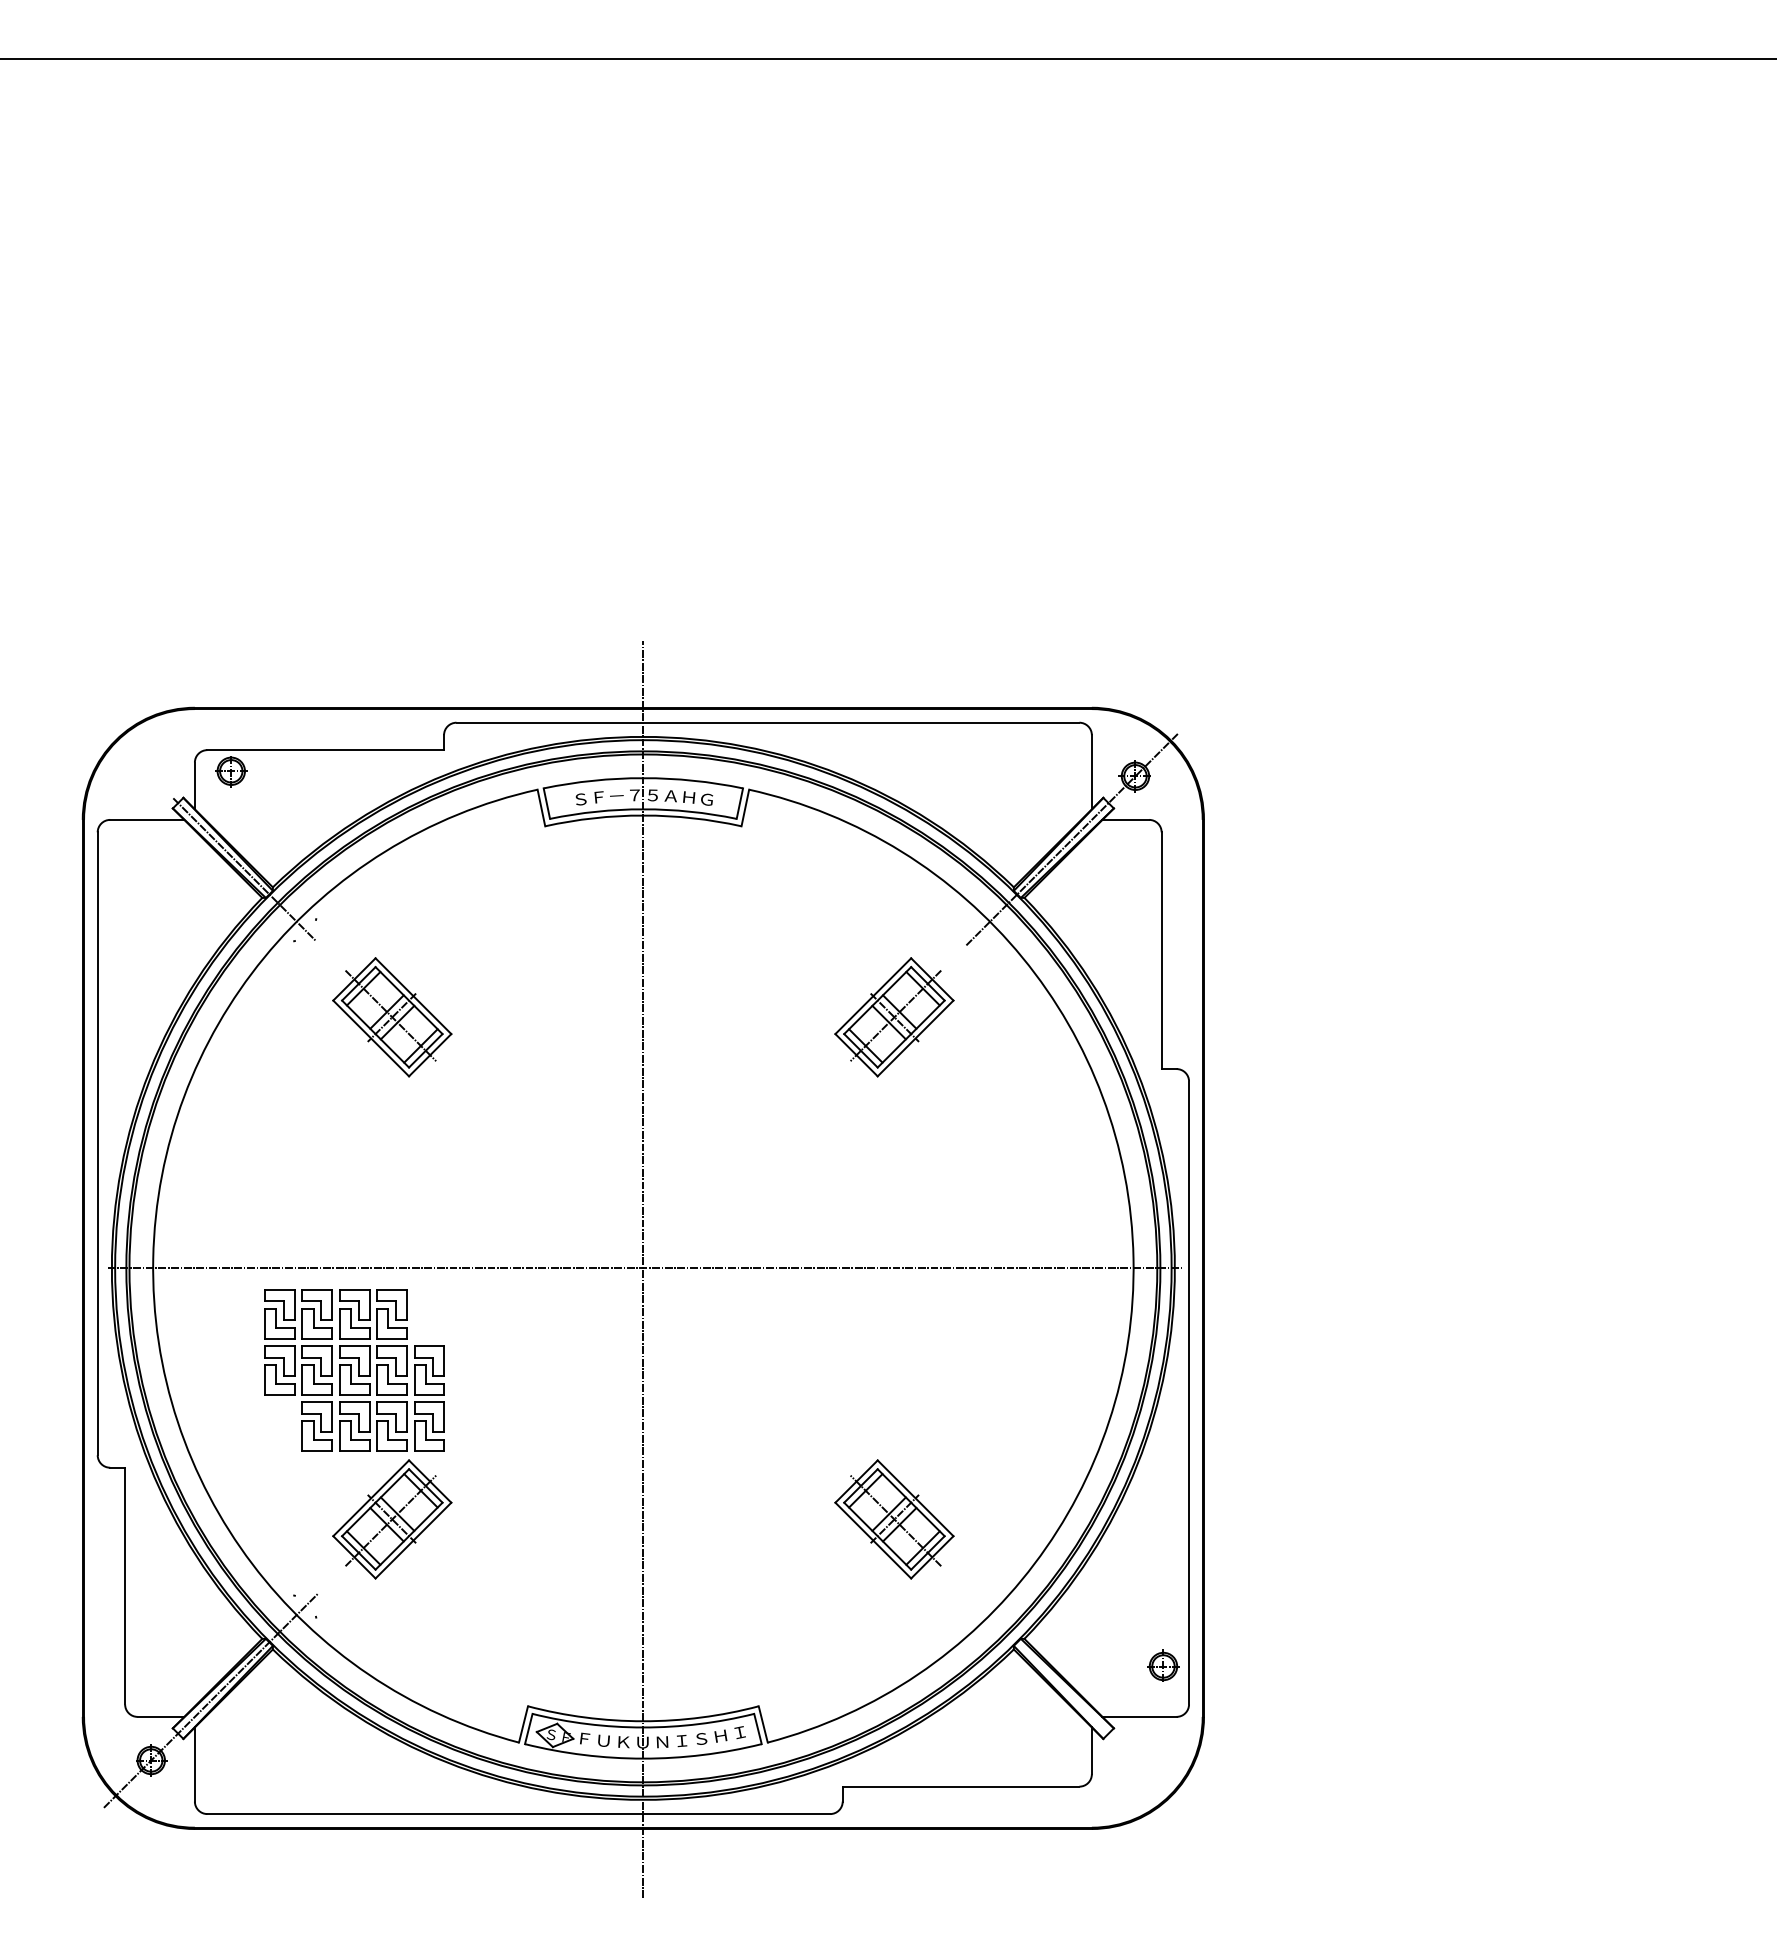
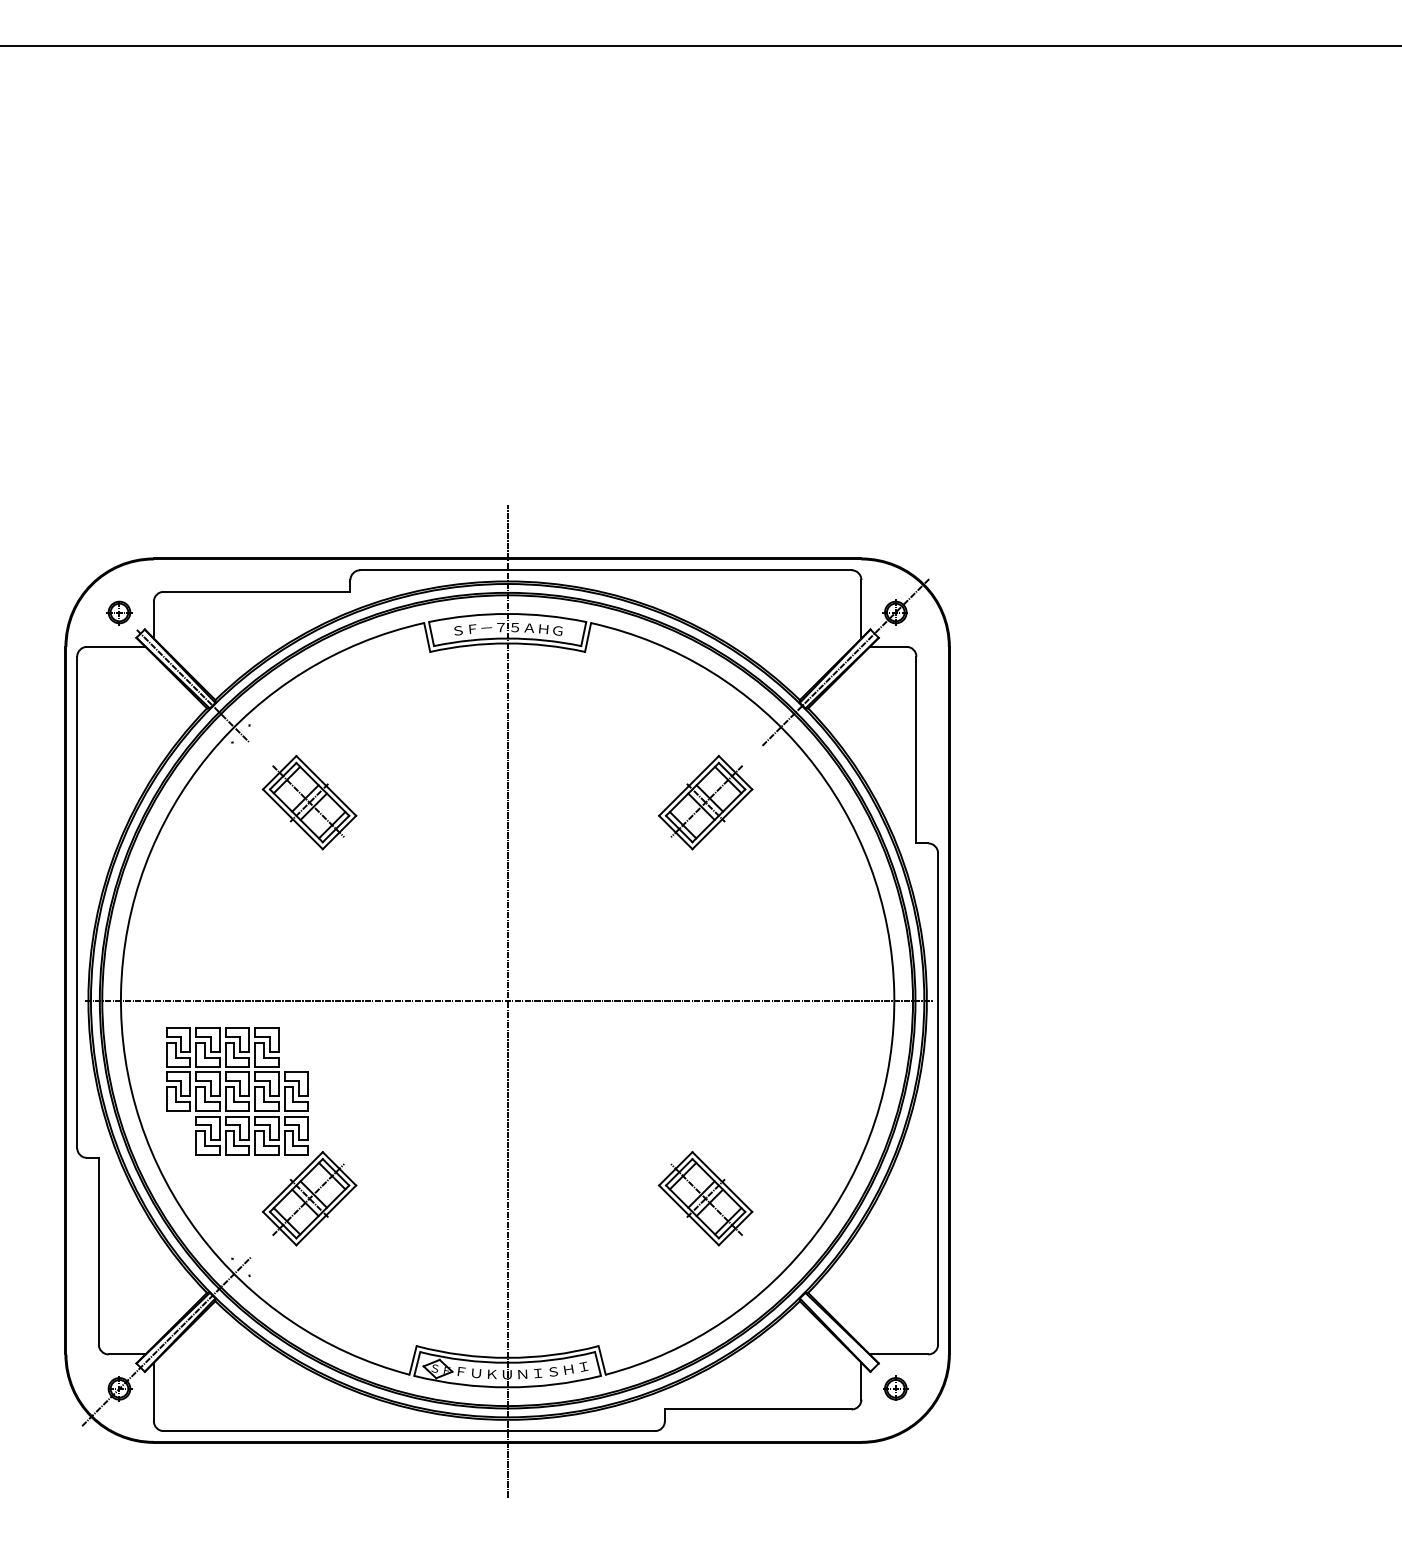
part: (231, 771) -> (119, 612), moved
part: (354, 1370) -> (237, 1091), moved
part: (1163, 1665) -> (895, 1388), moved

